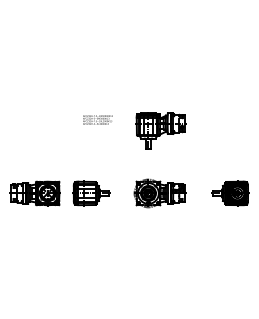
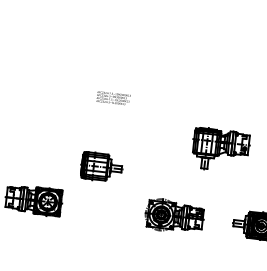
text: (97, 119) -> (113, 97), moved
part: (160, 130) -> (220, 149), moved
part: (91, 193) -> (101, 167), moved

